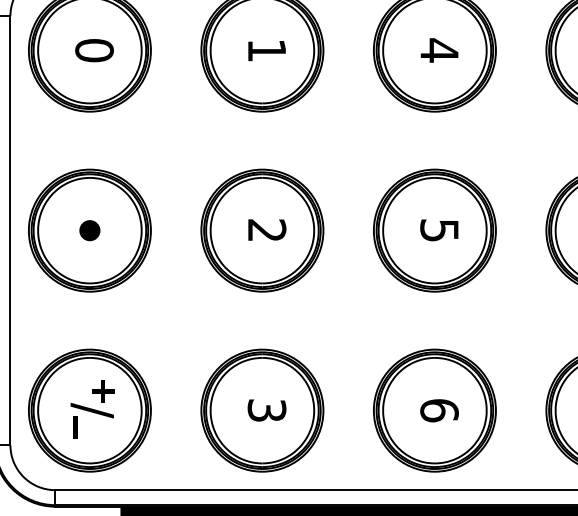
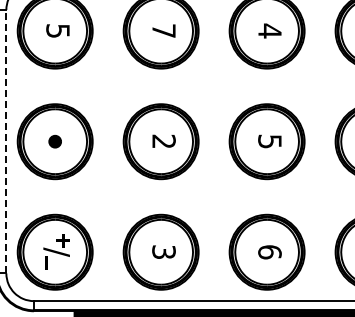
text: (266, 49) -> (163, 30), 1 -> 7
text: (93, 51) -> (57, 31), 0 -> 5
line: (10, 230) -> (6, 141), solid -> dashed

